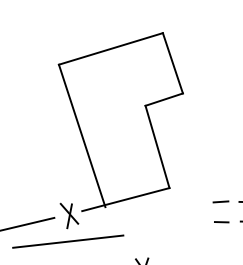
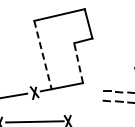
line: (82, 135) -> (43, 55), solid -> dashed
line: (157, 145) -> (78, 62), solid -> dashed
line: (66, 241) -> (32, 105), removed

